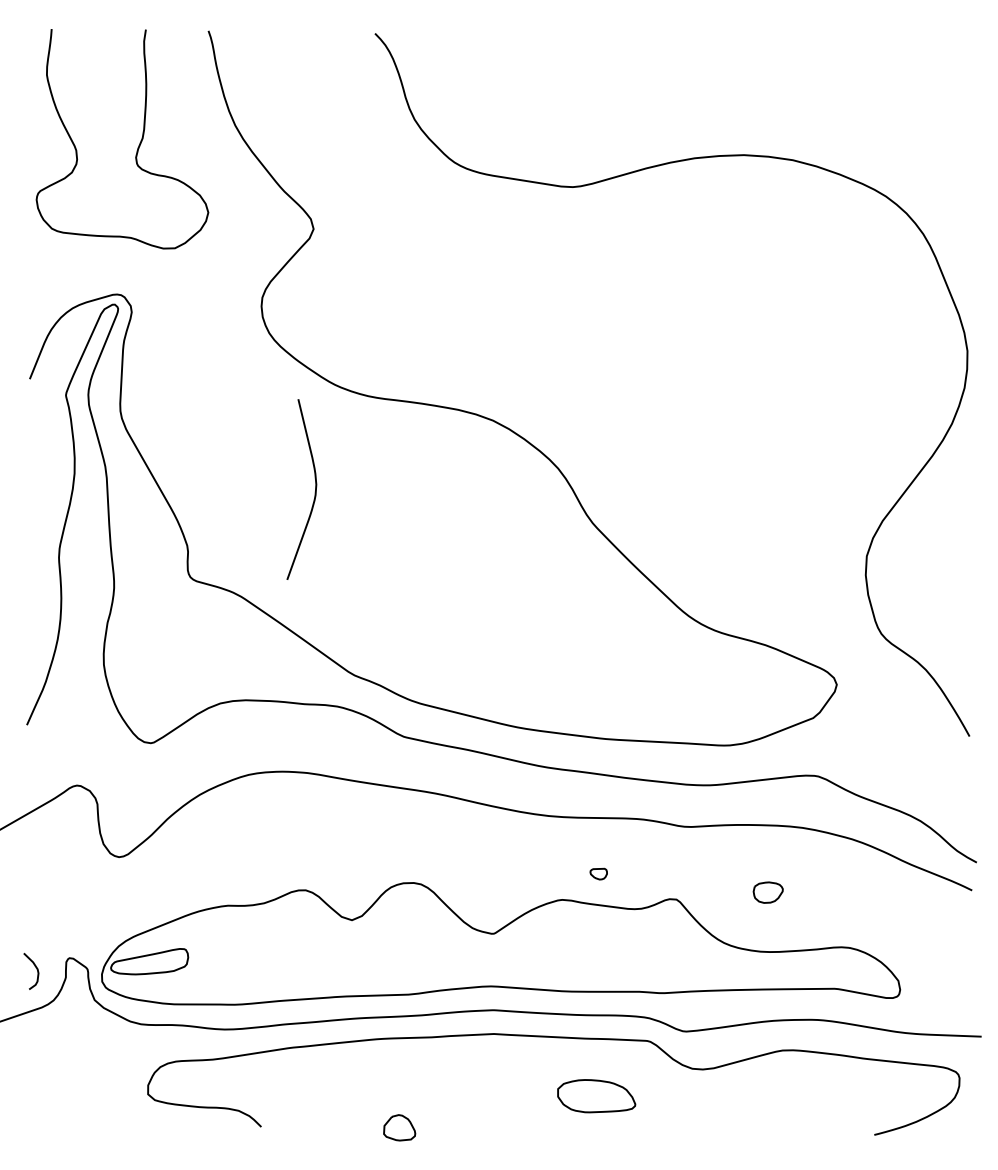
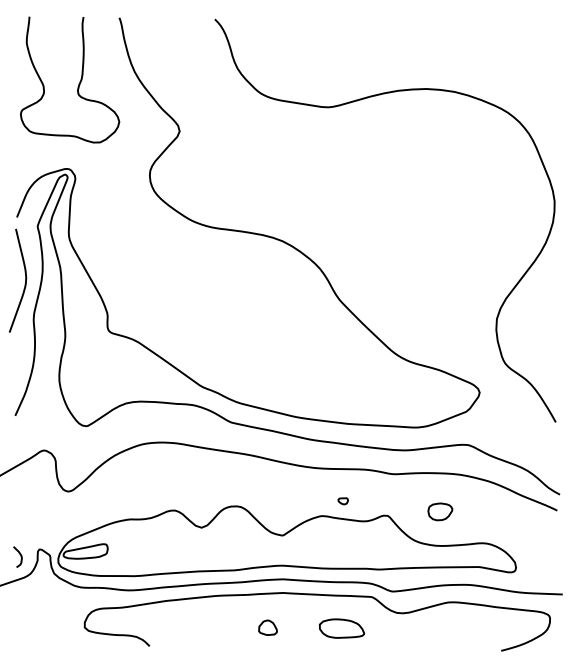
curve: (315, 489) -> (25, 280), moved
part: (768, 891) -> (440, 511), size x1.43
part: (398, 1127) -> (267, 627), moved

